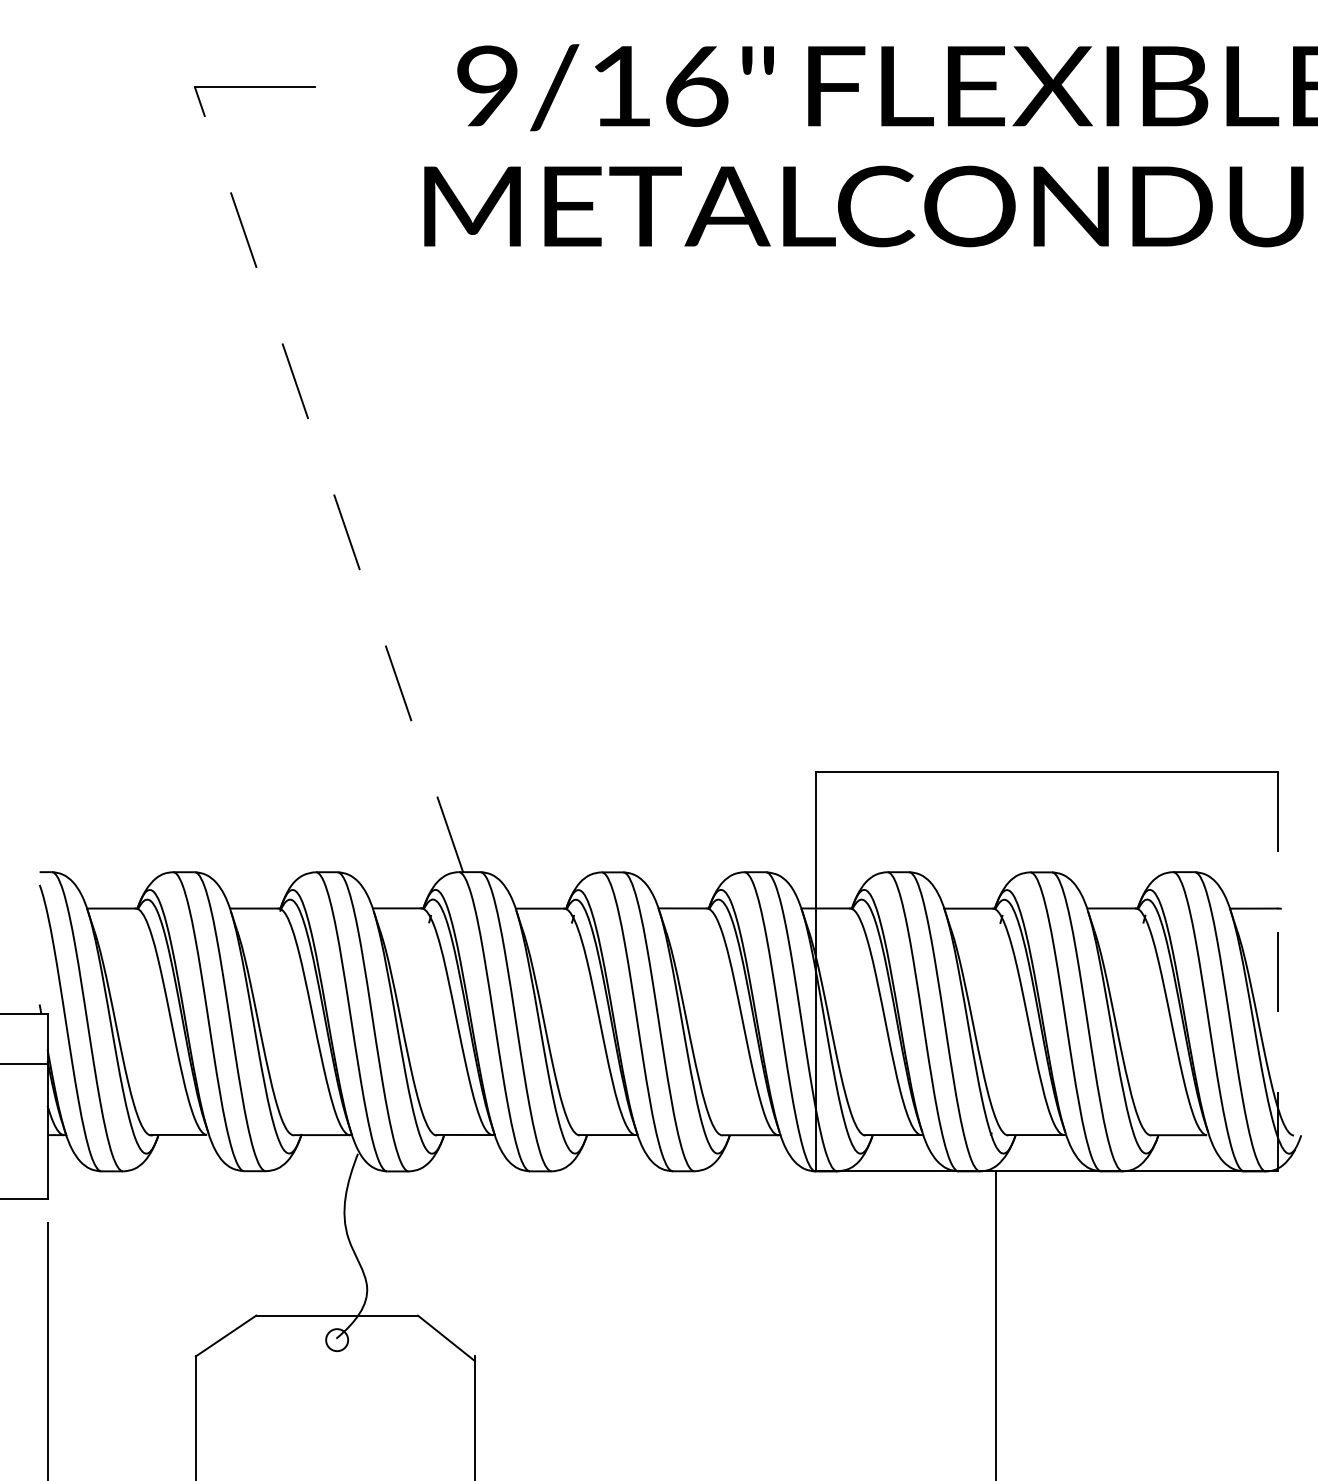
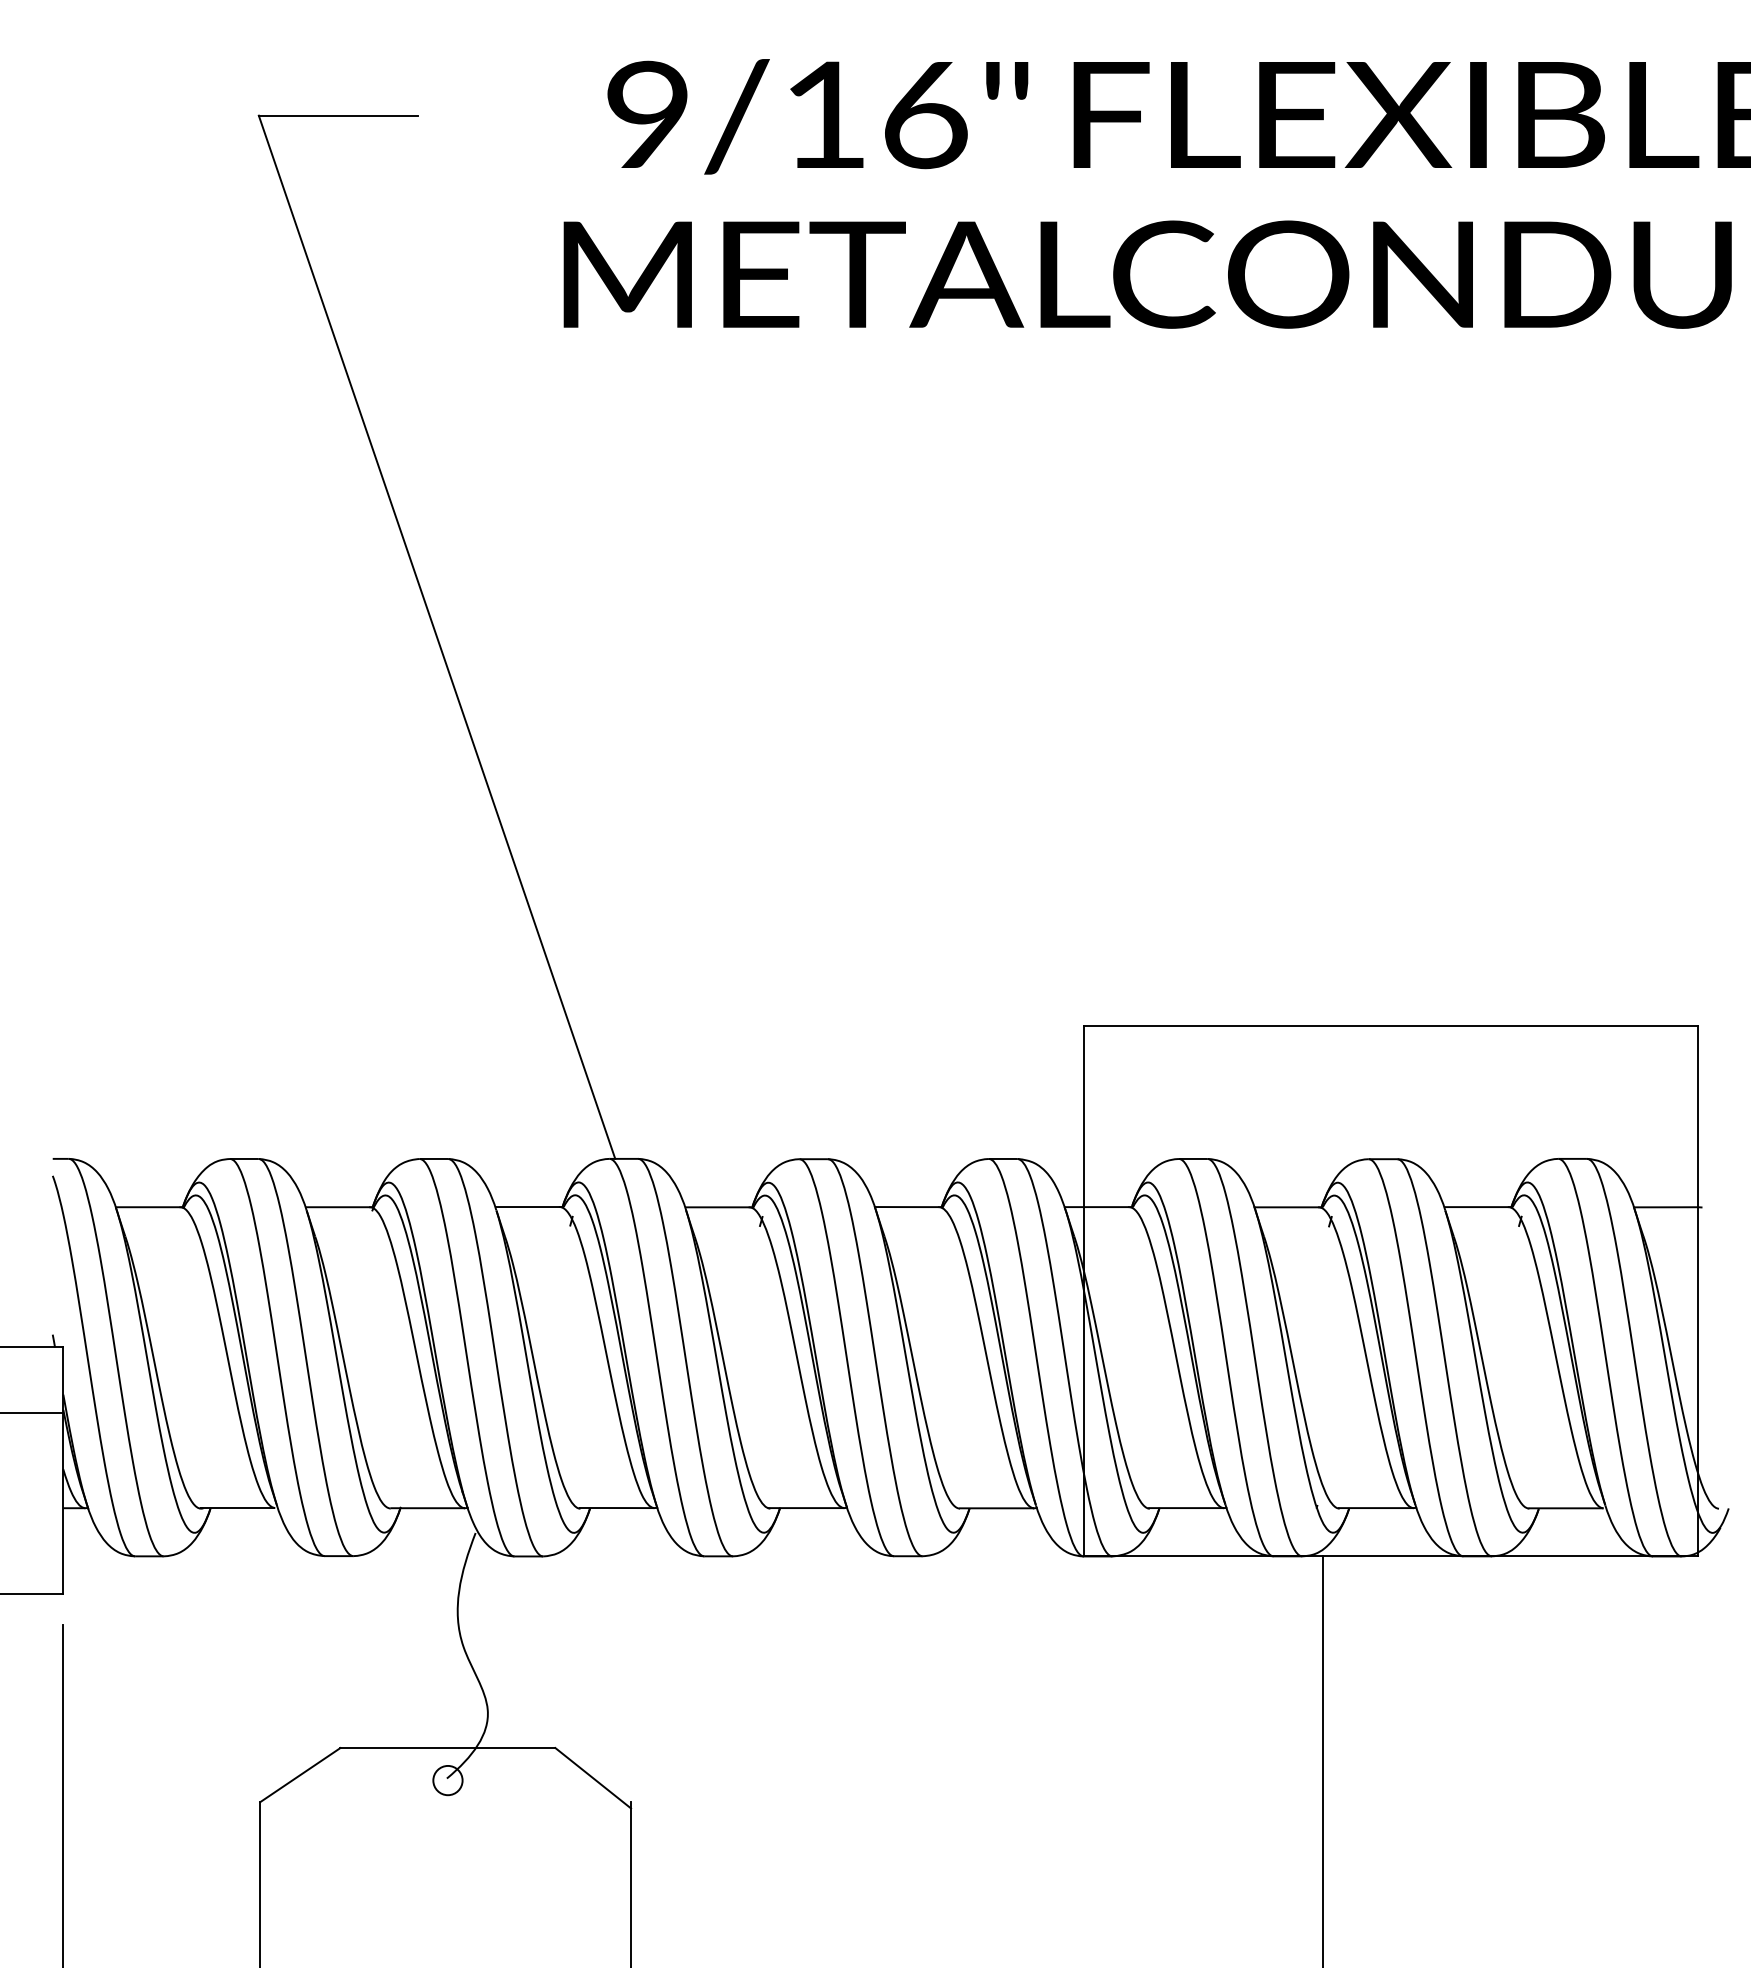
line: (328, 478) -> (436, 636), dashed -> solid
line: (1277, 971) -> (1697, 1290), dashed -> solid

